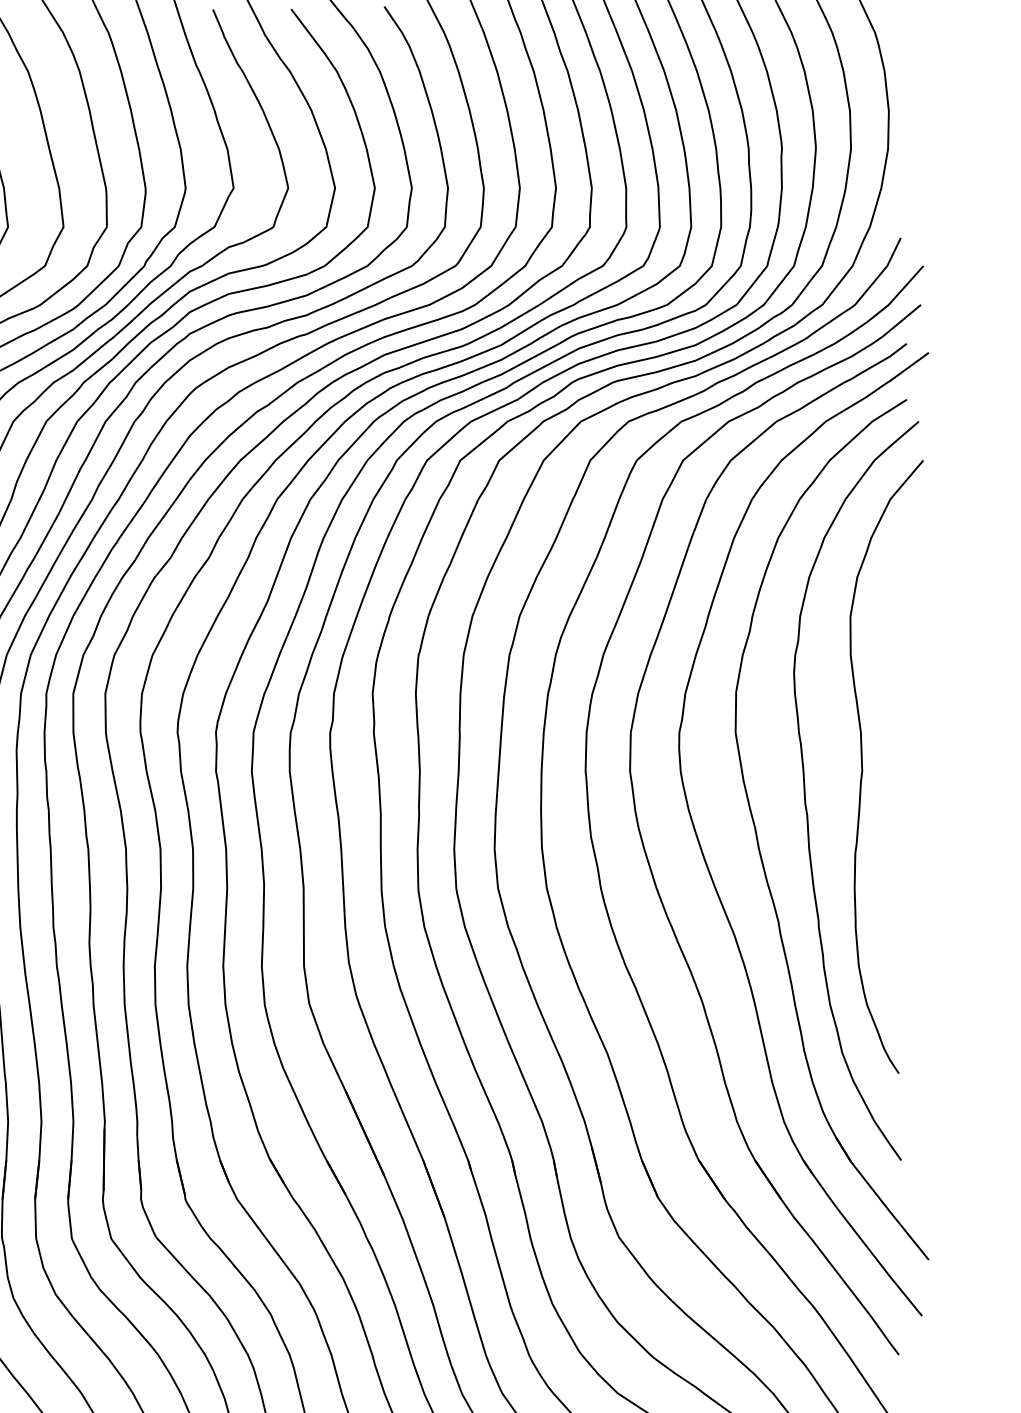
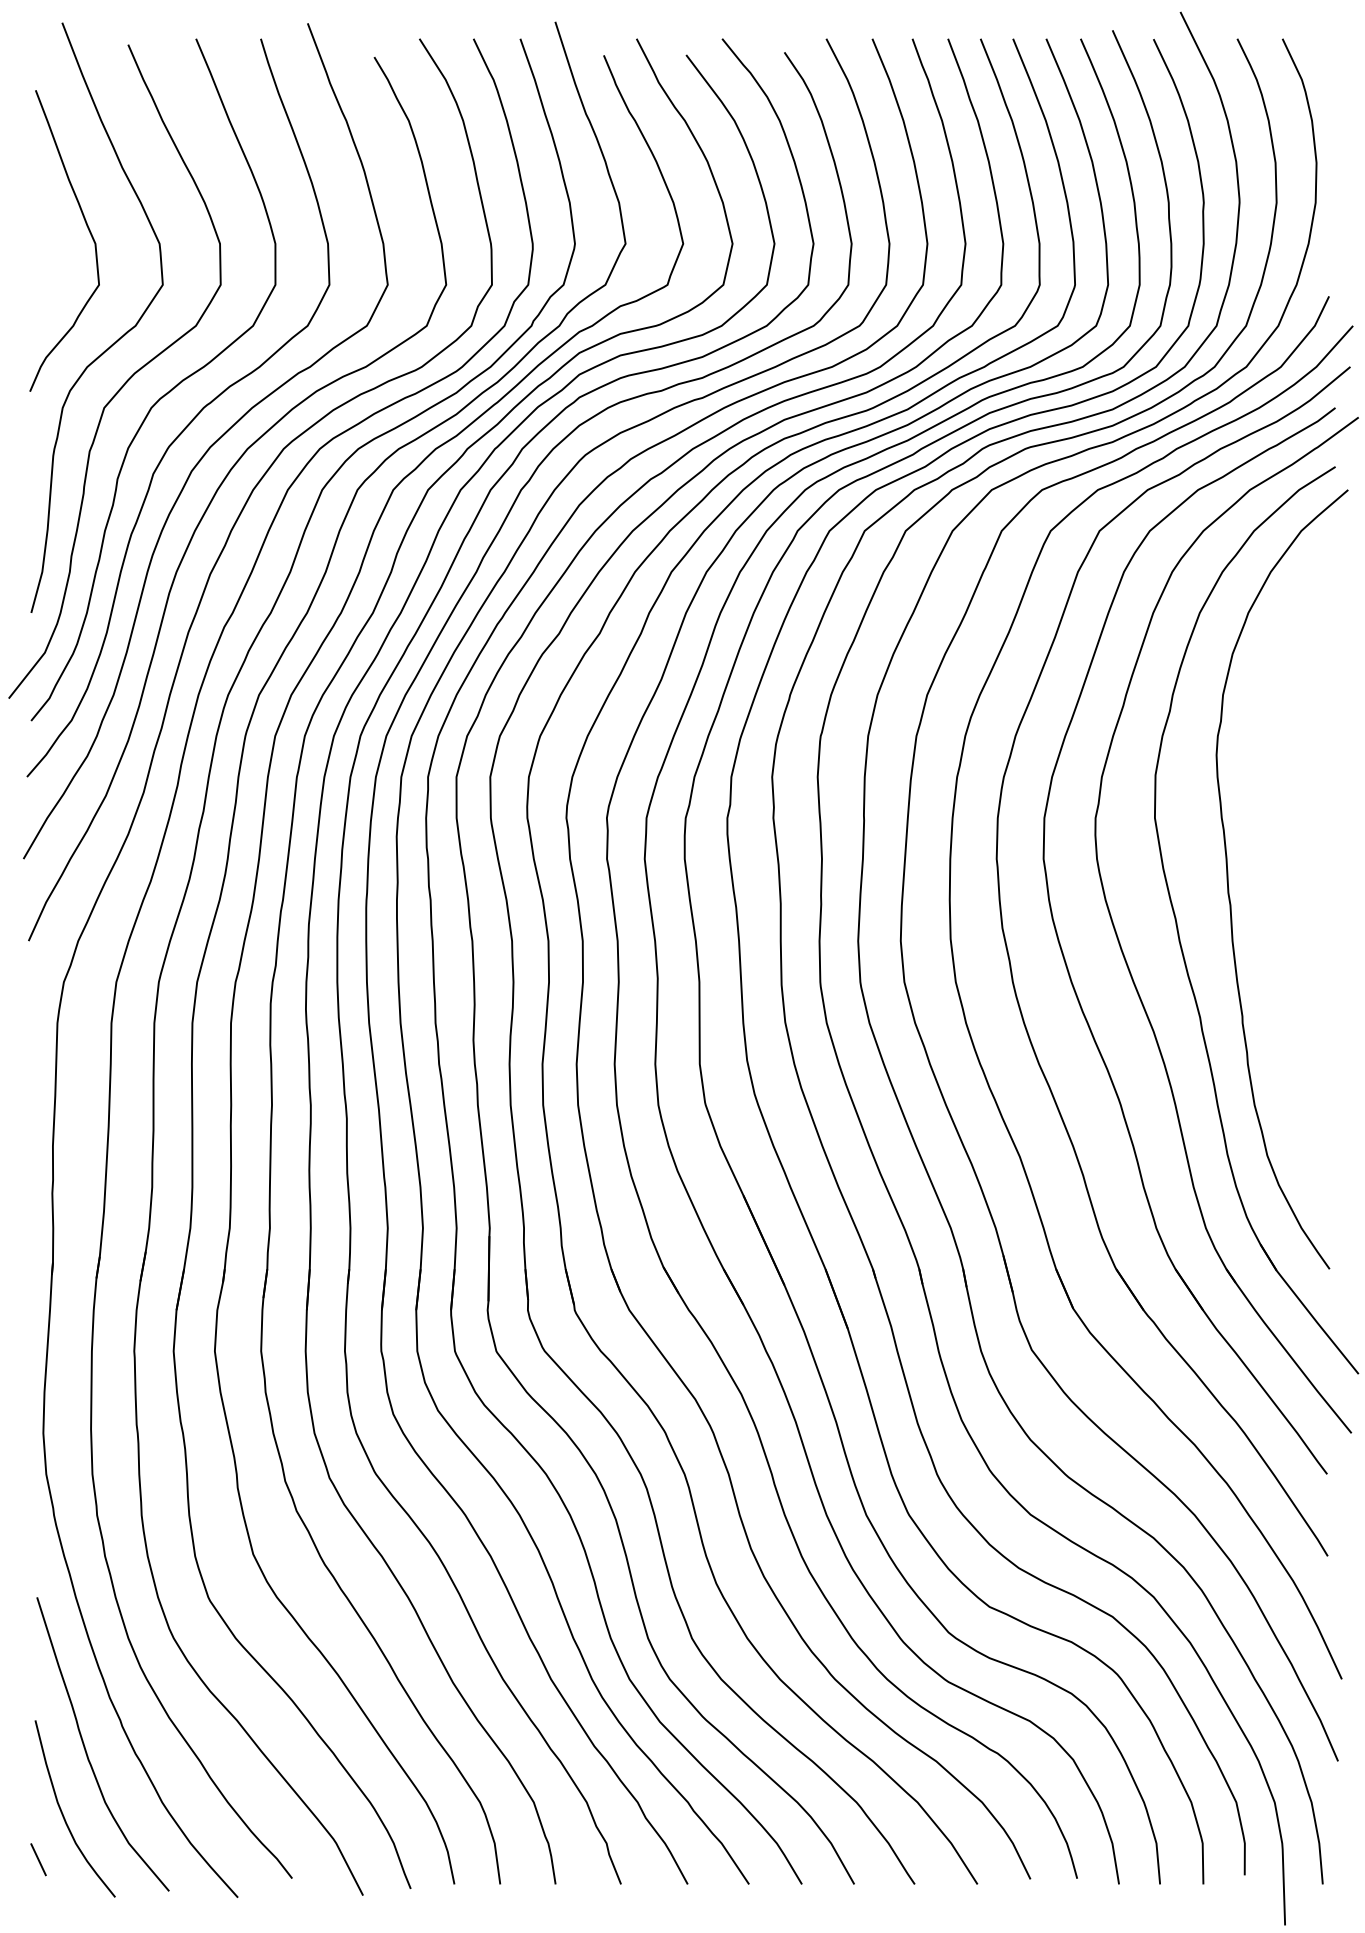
curve: (863, 766) -> (1289, 853), removed

